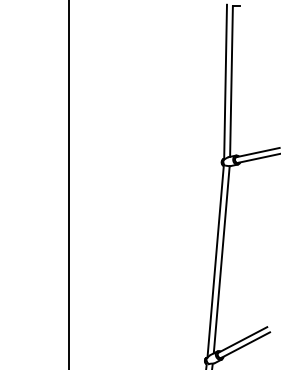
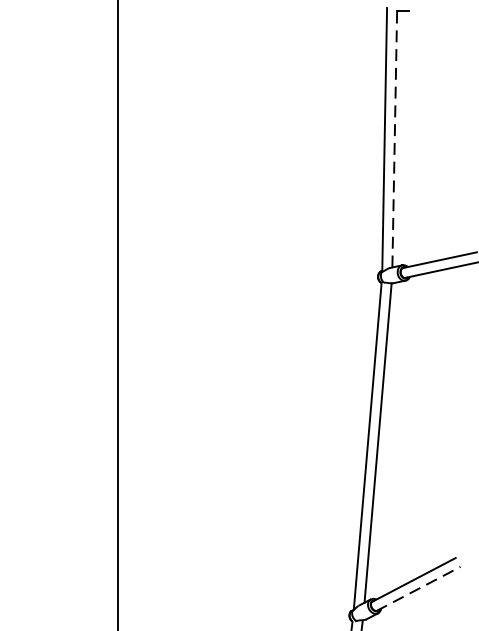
line: (231, 81) -> (394, 138), solid -> dashed
line: (245, 345) -> (418, 589), solid -> dashed

